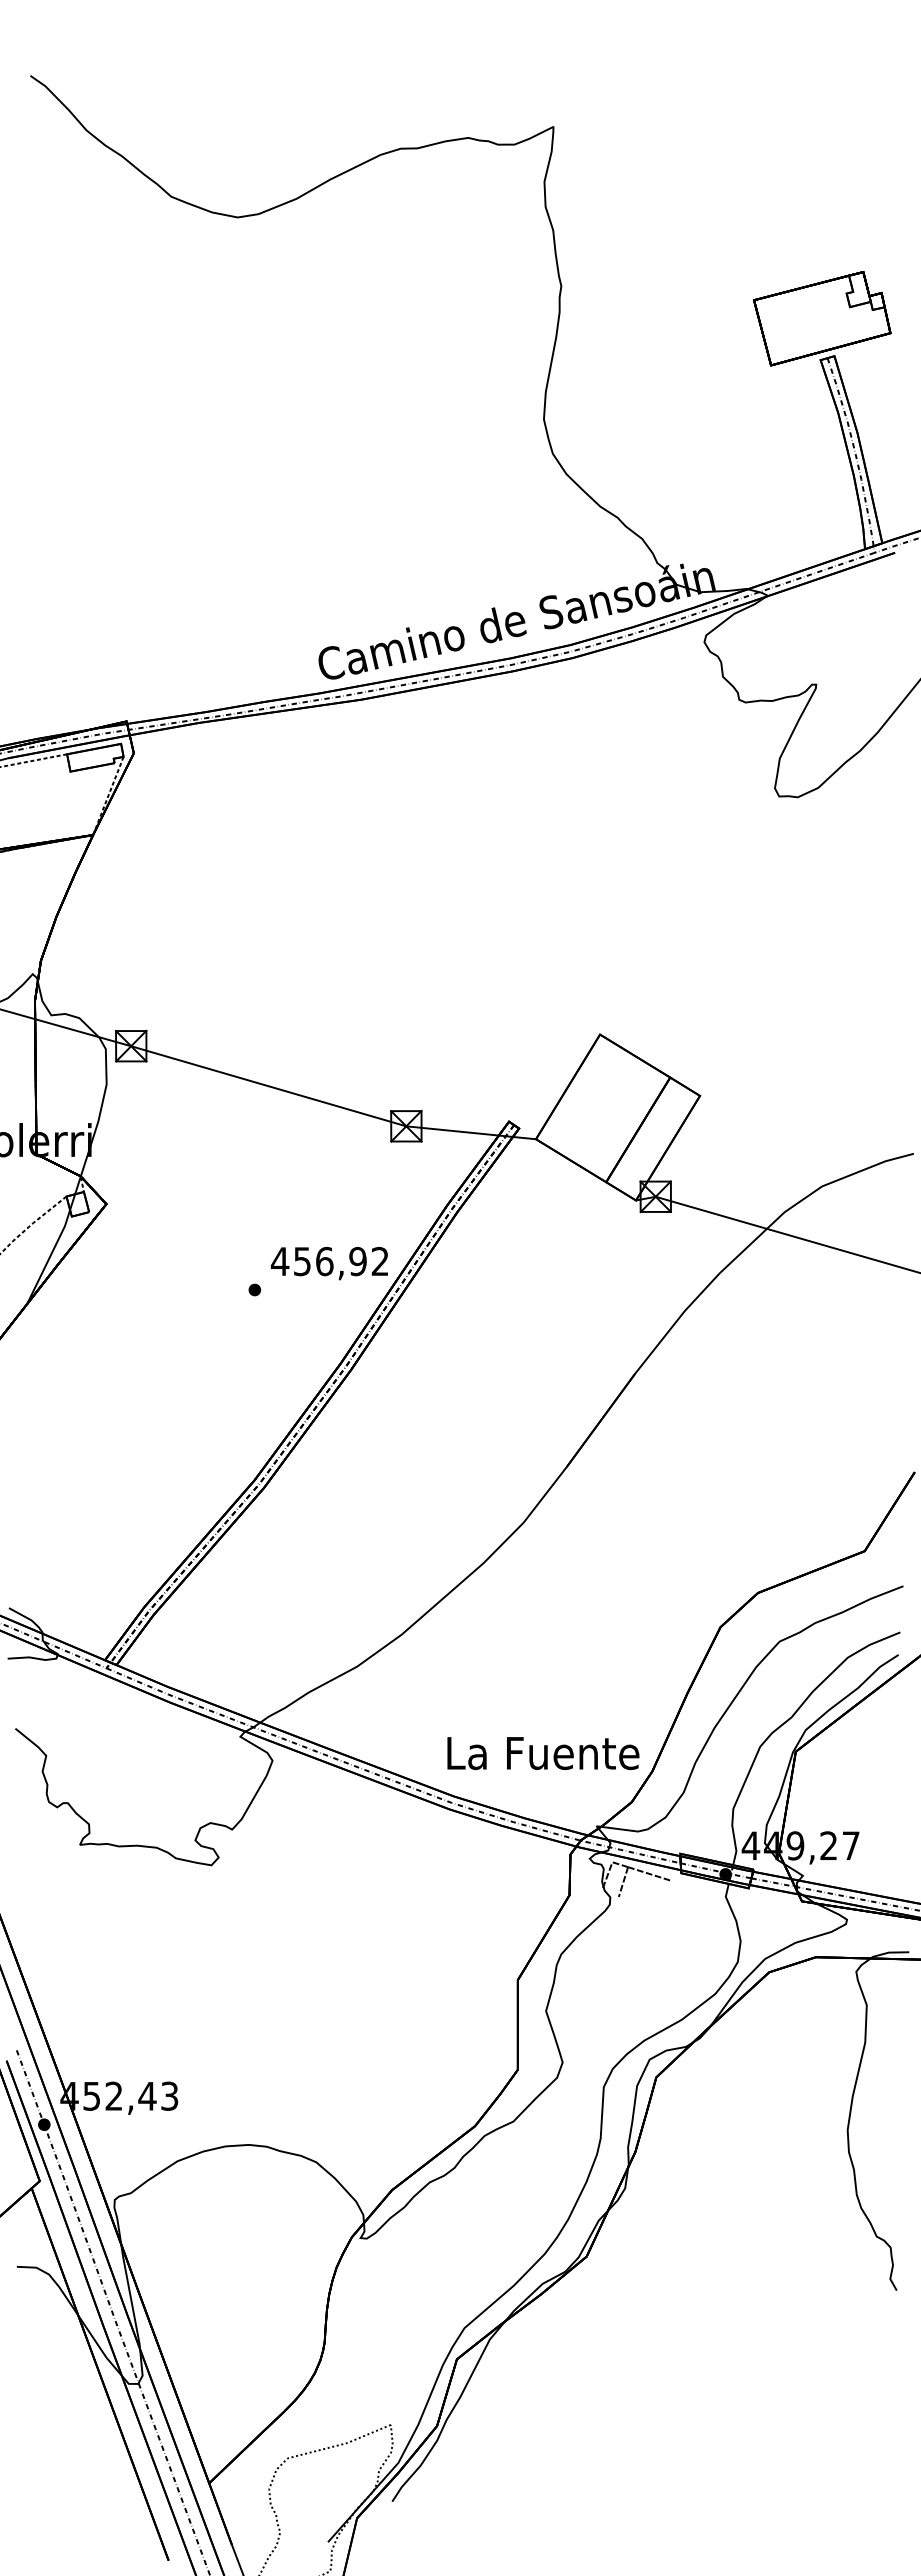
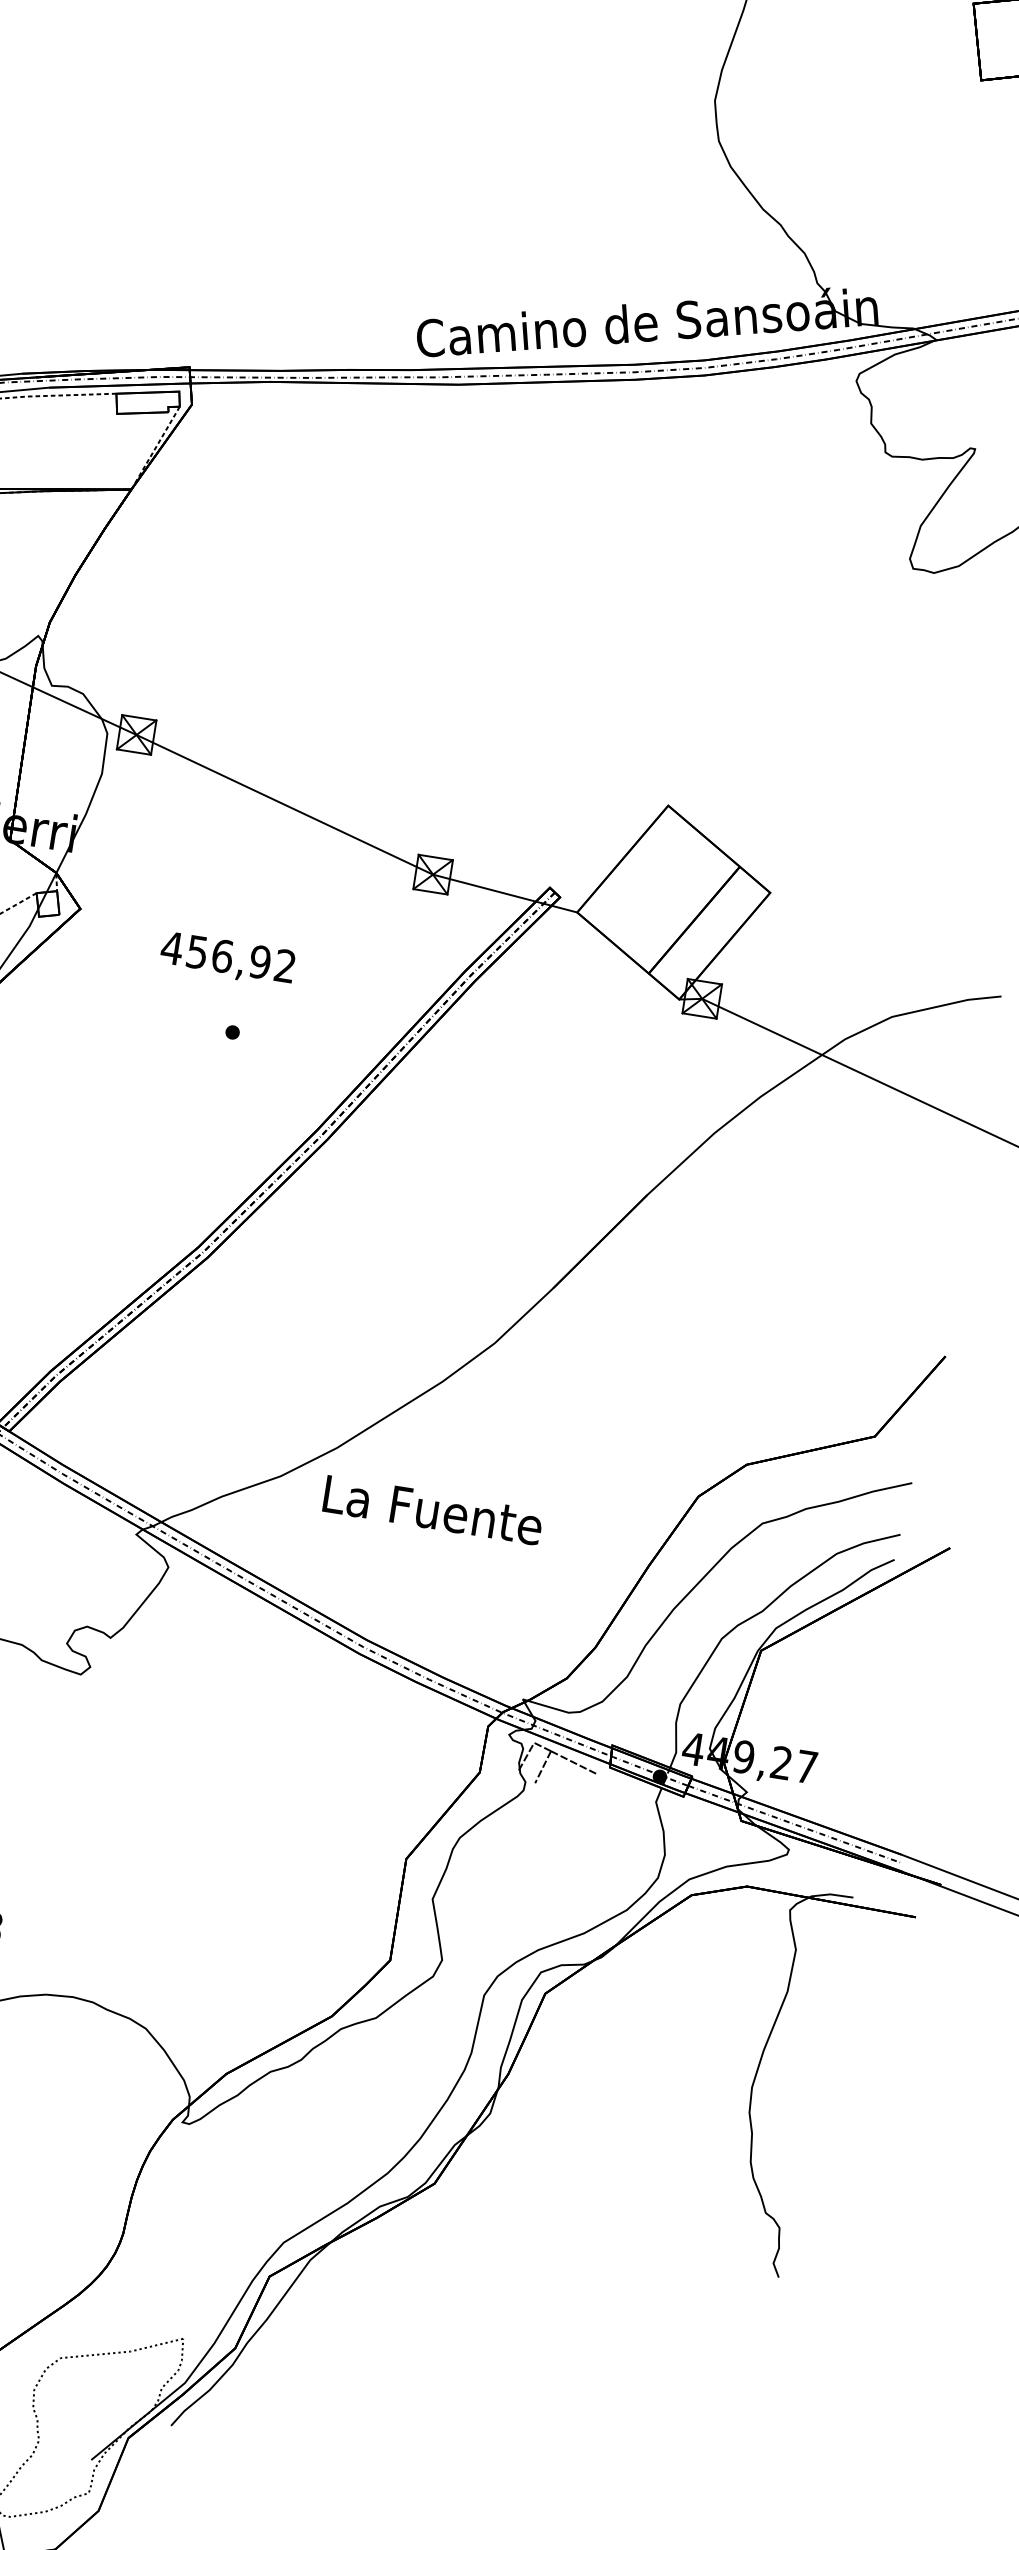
text: (328, 1263) -> (226, 959), moved
text: (543, 1753) -> (433, 1510), moved

